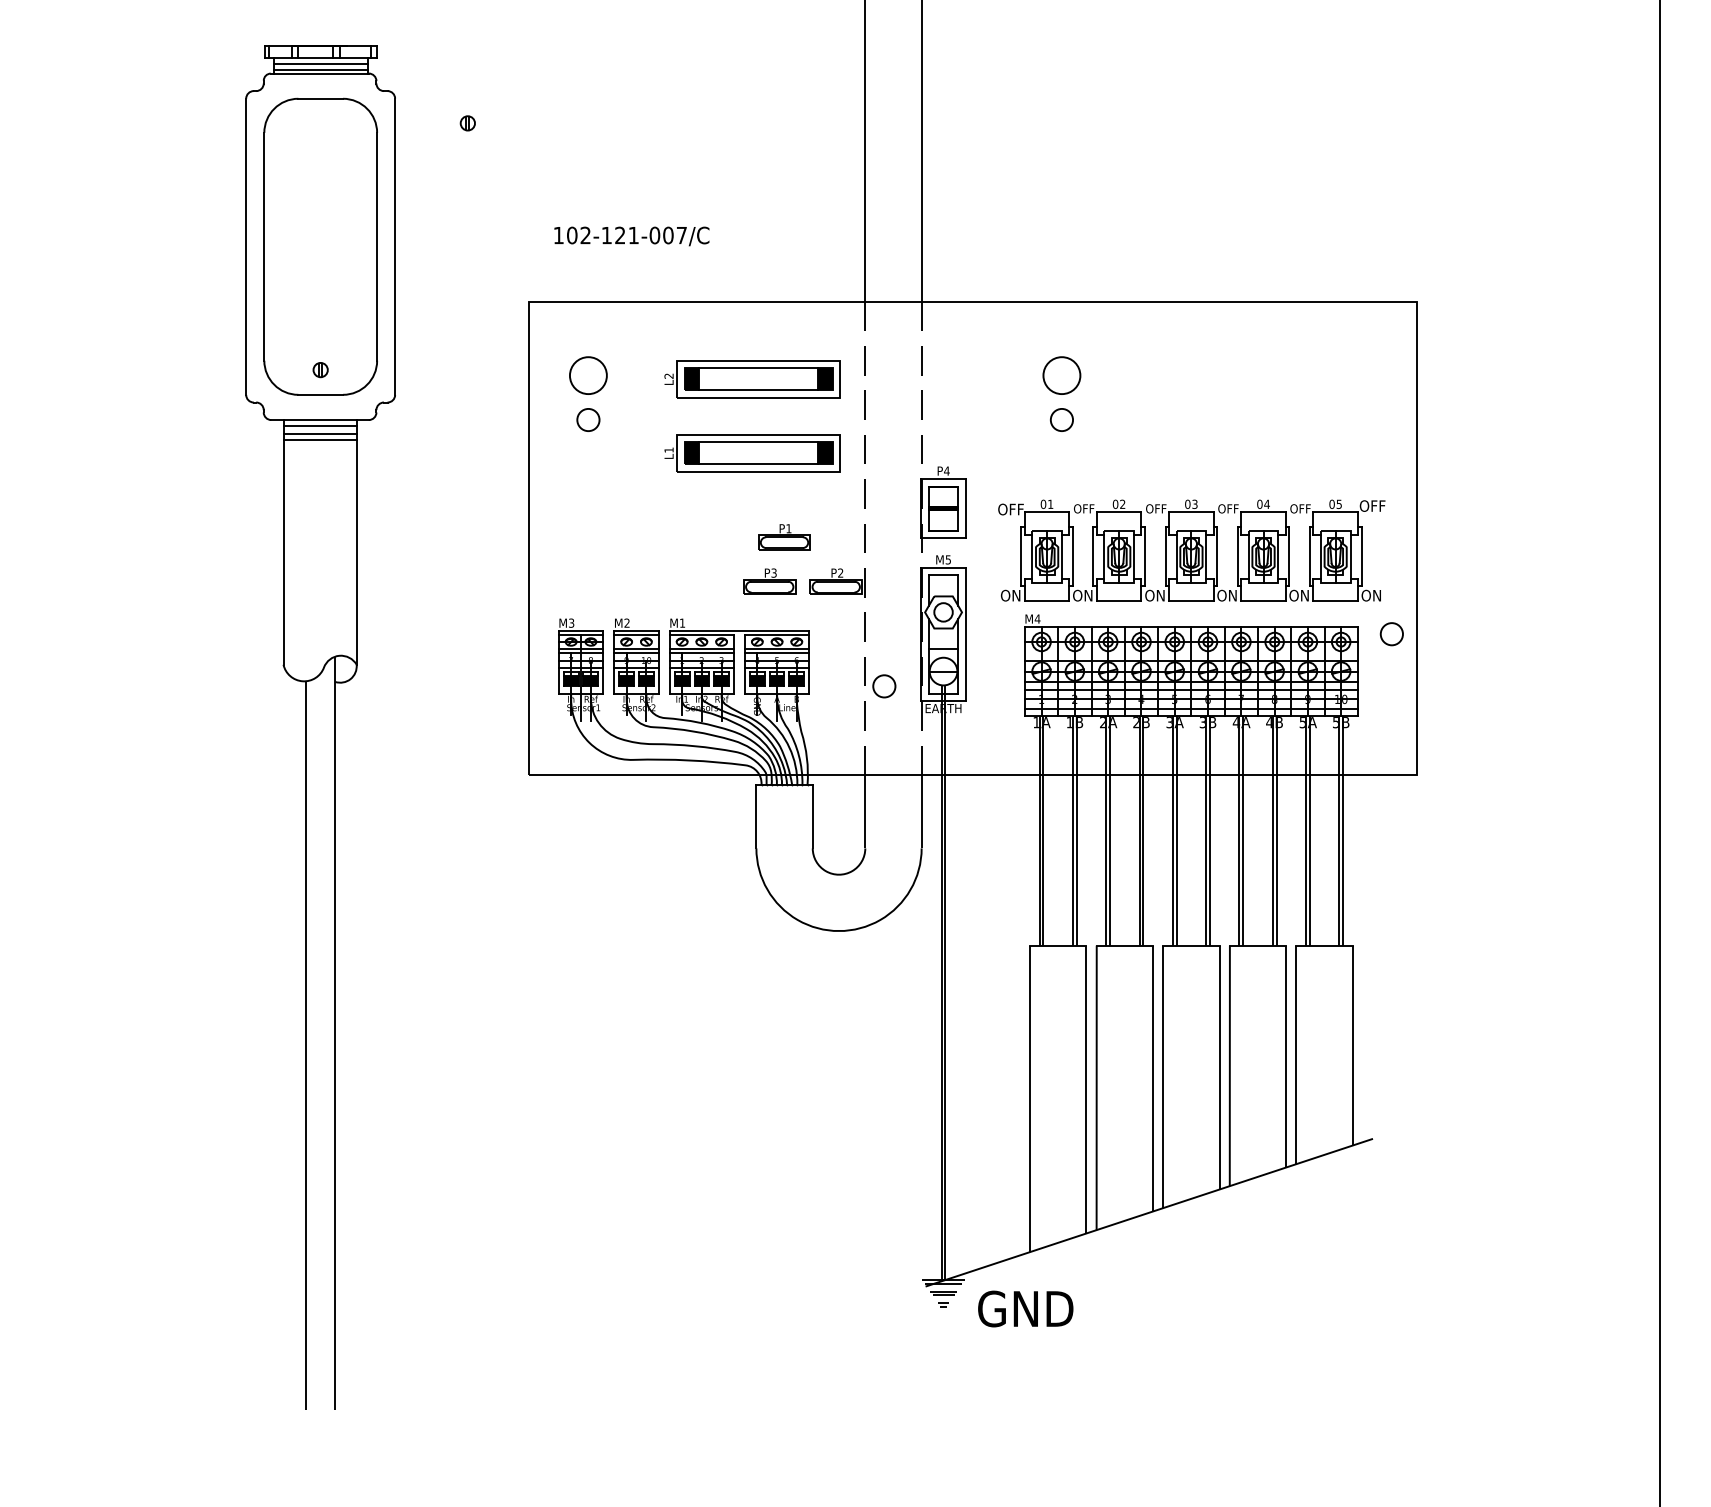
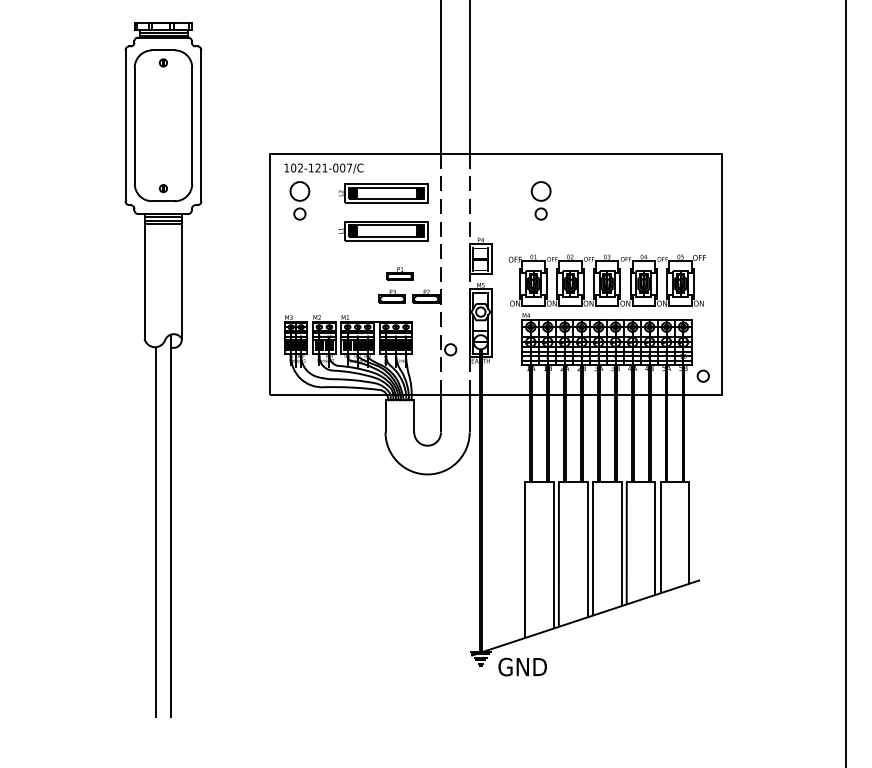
part: (467, 122) -> (163, 62), moved
text: (630, 236) -> (323, 168), moved
circle: (1390, 632) -> (702, 375), moved

